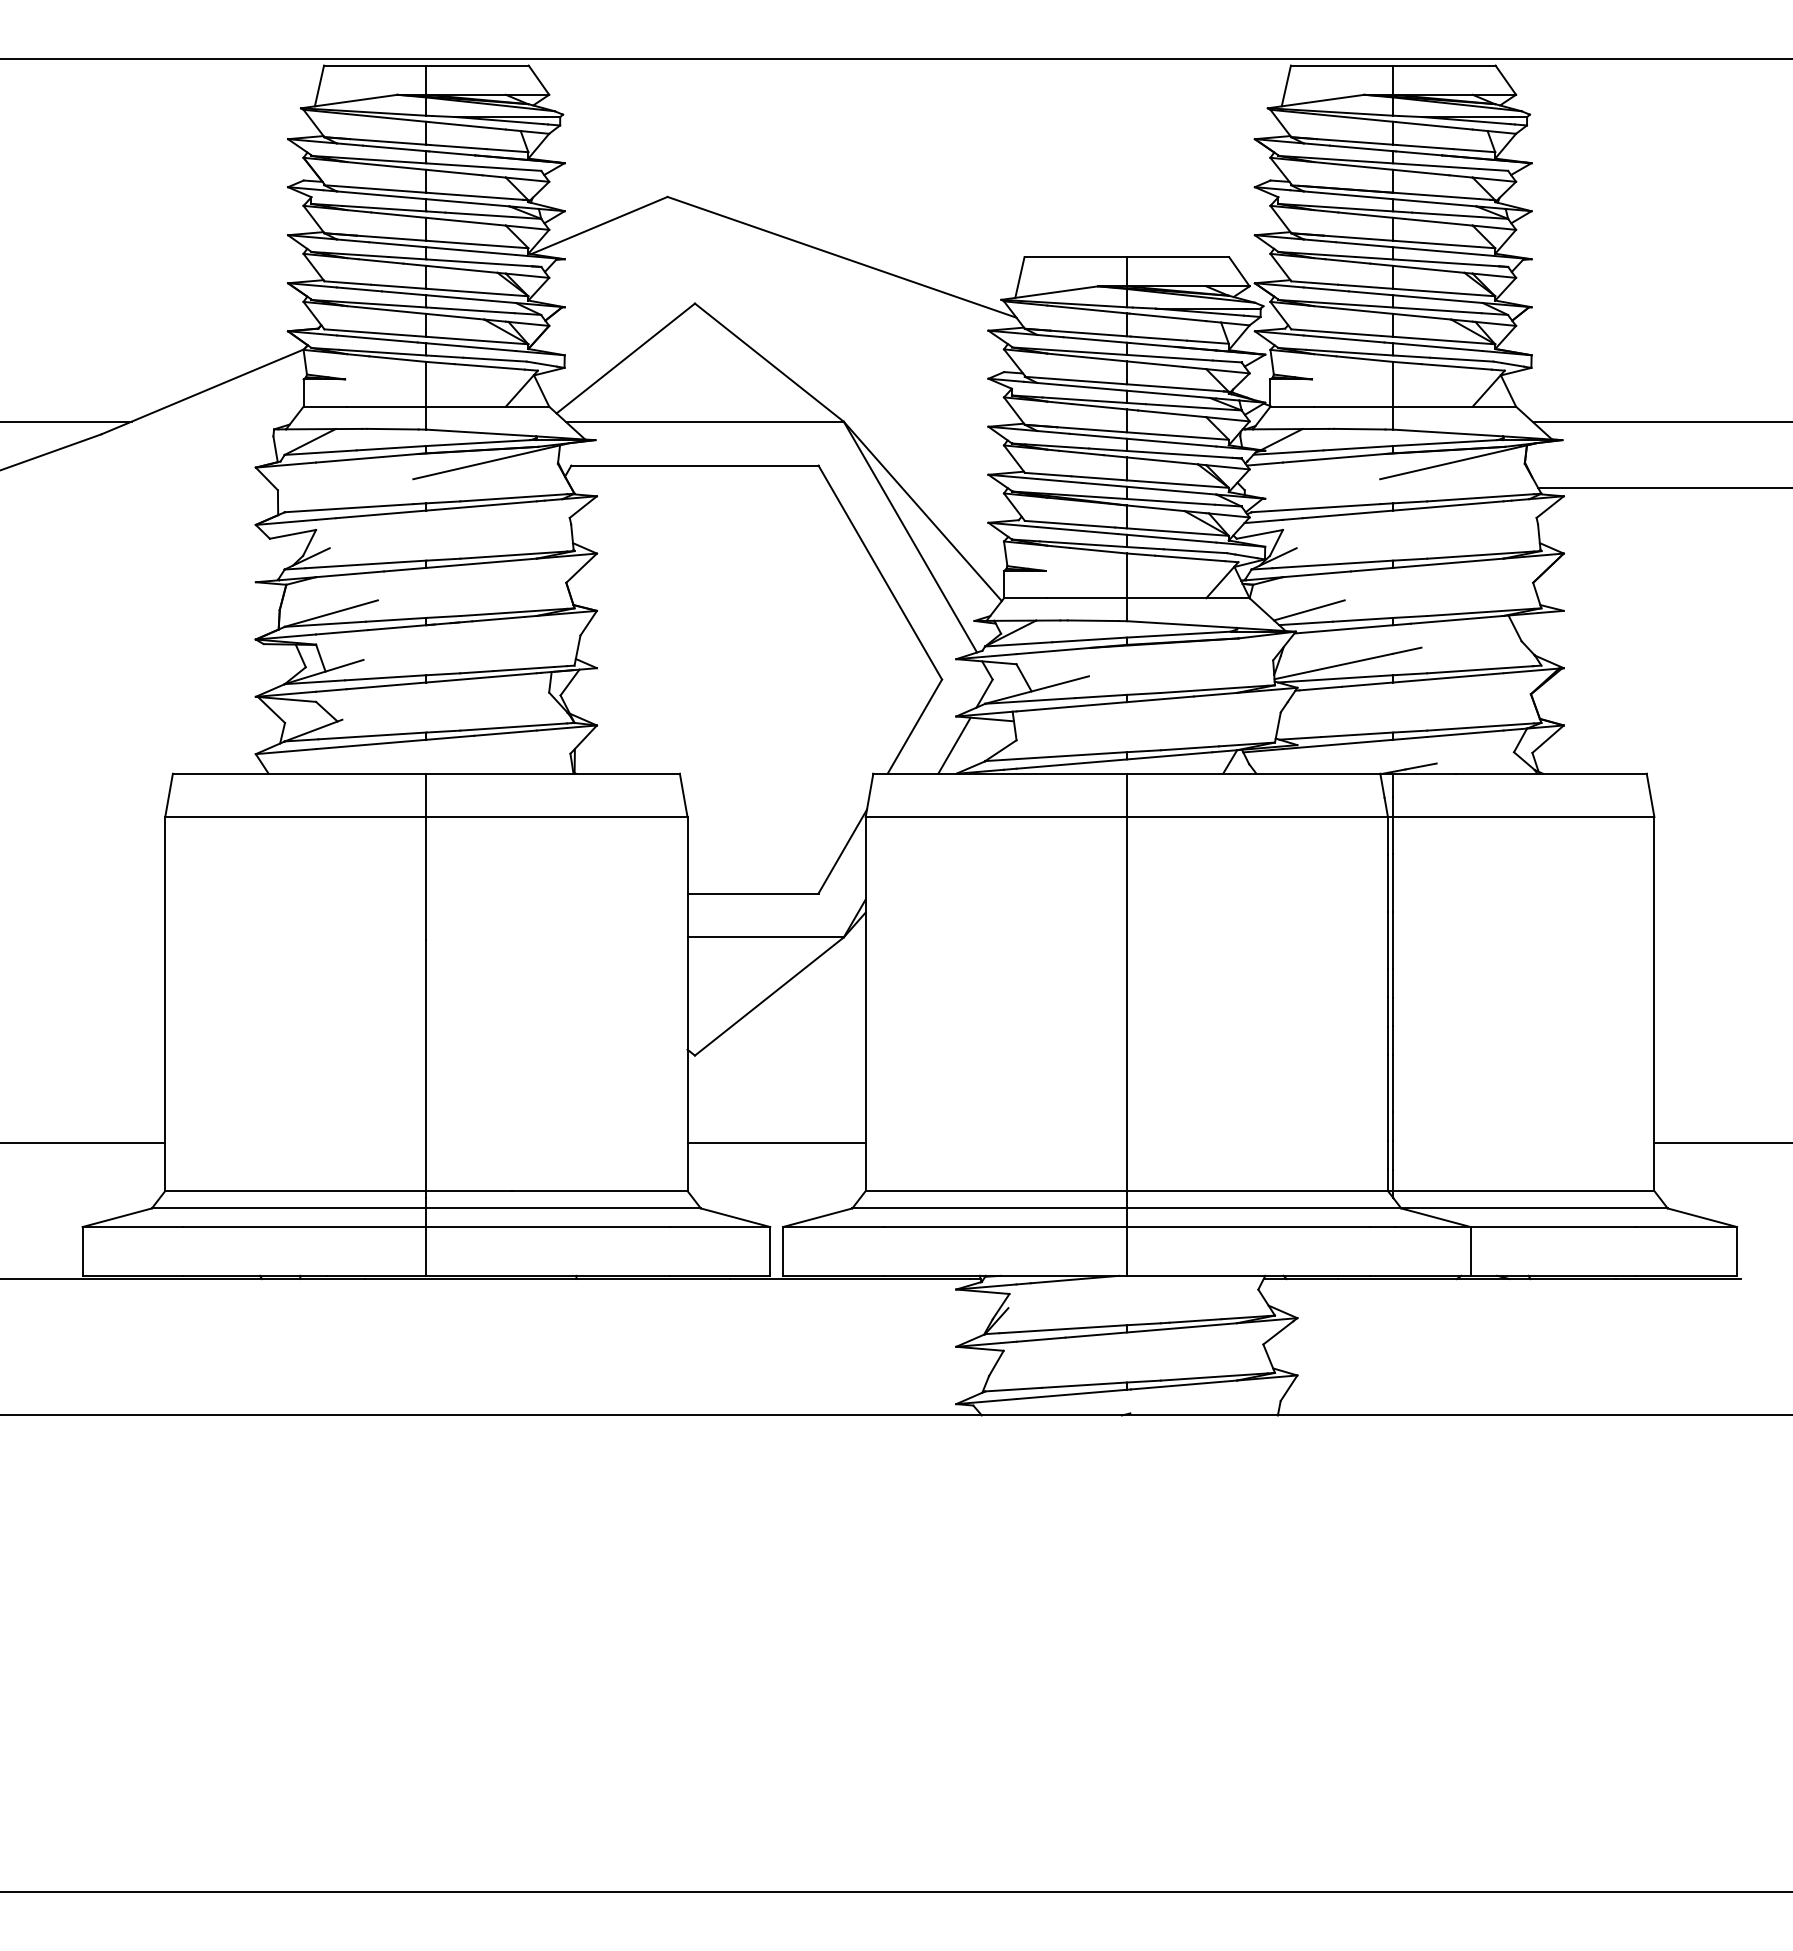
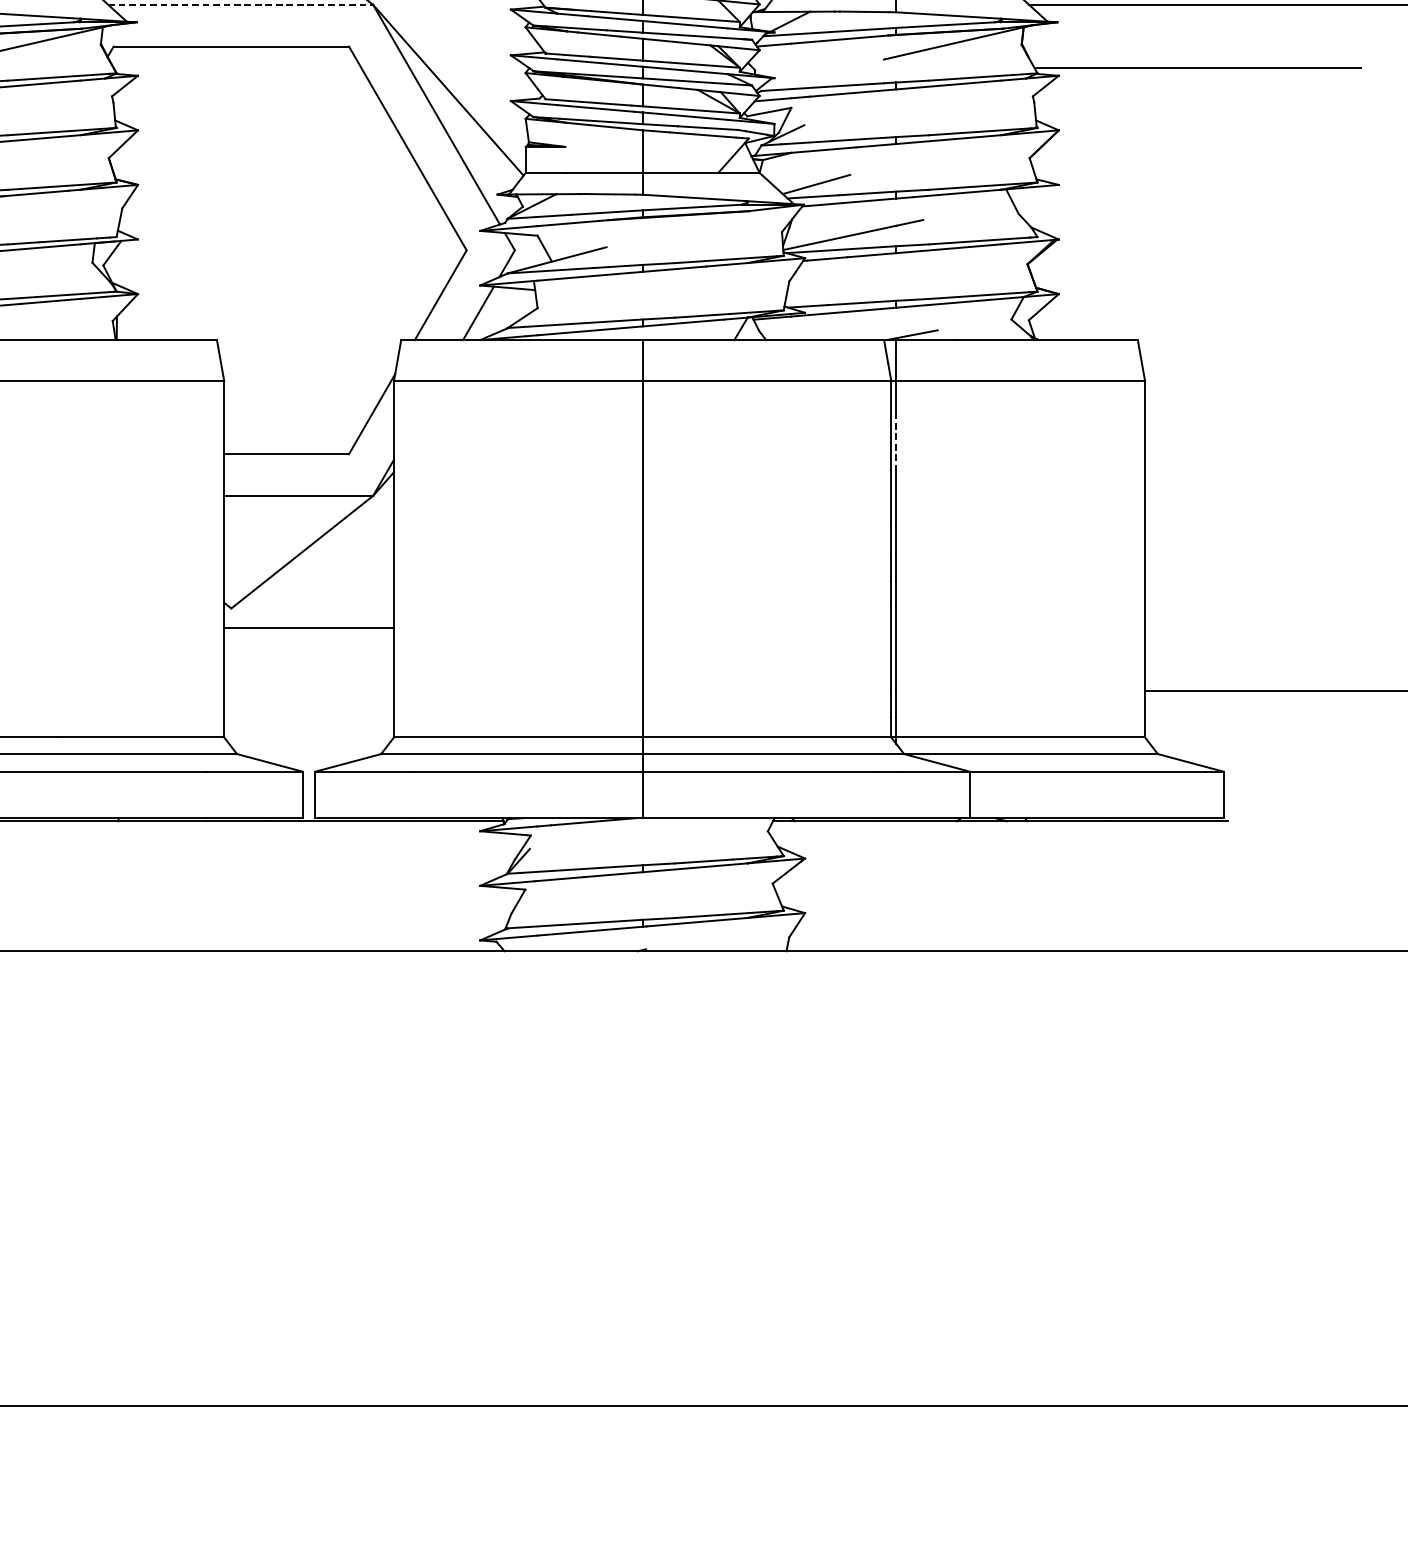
line: (705, 421) -> (241, 4), solid -> dashed
line: (1393, 883) -> (896, 444), solid -> dashed
line: (776, 1142) -> (308, 628), moved

